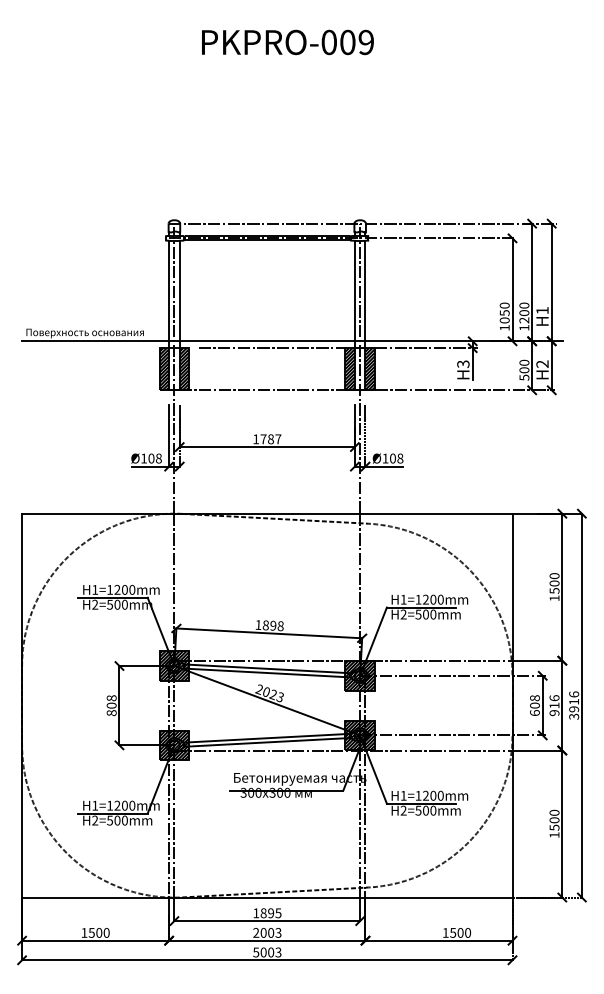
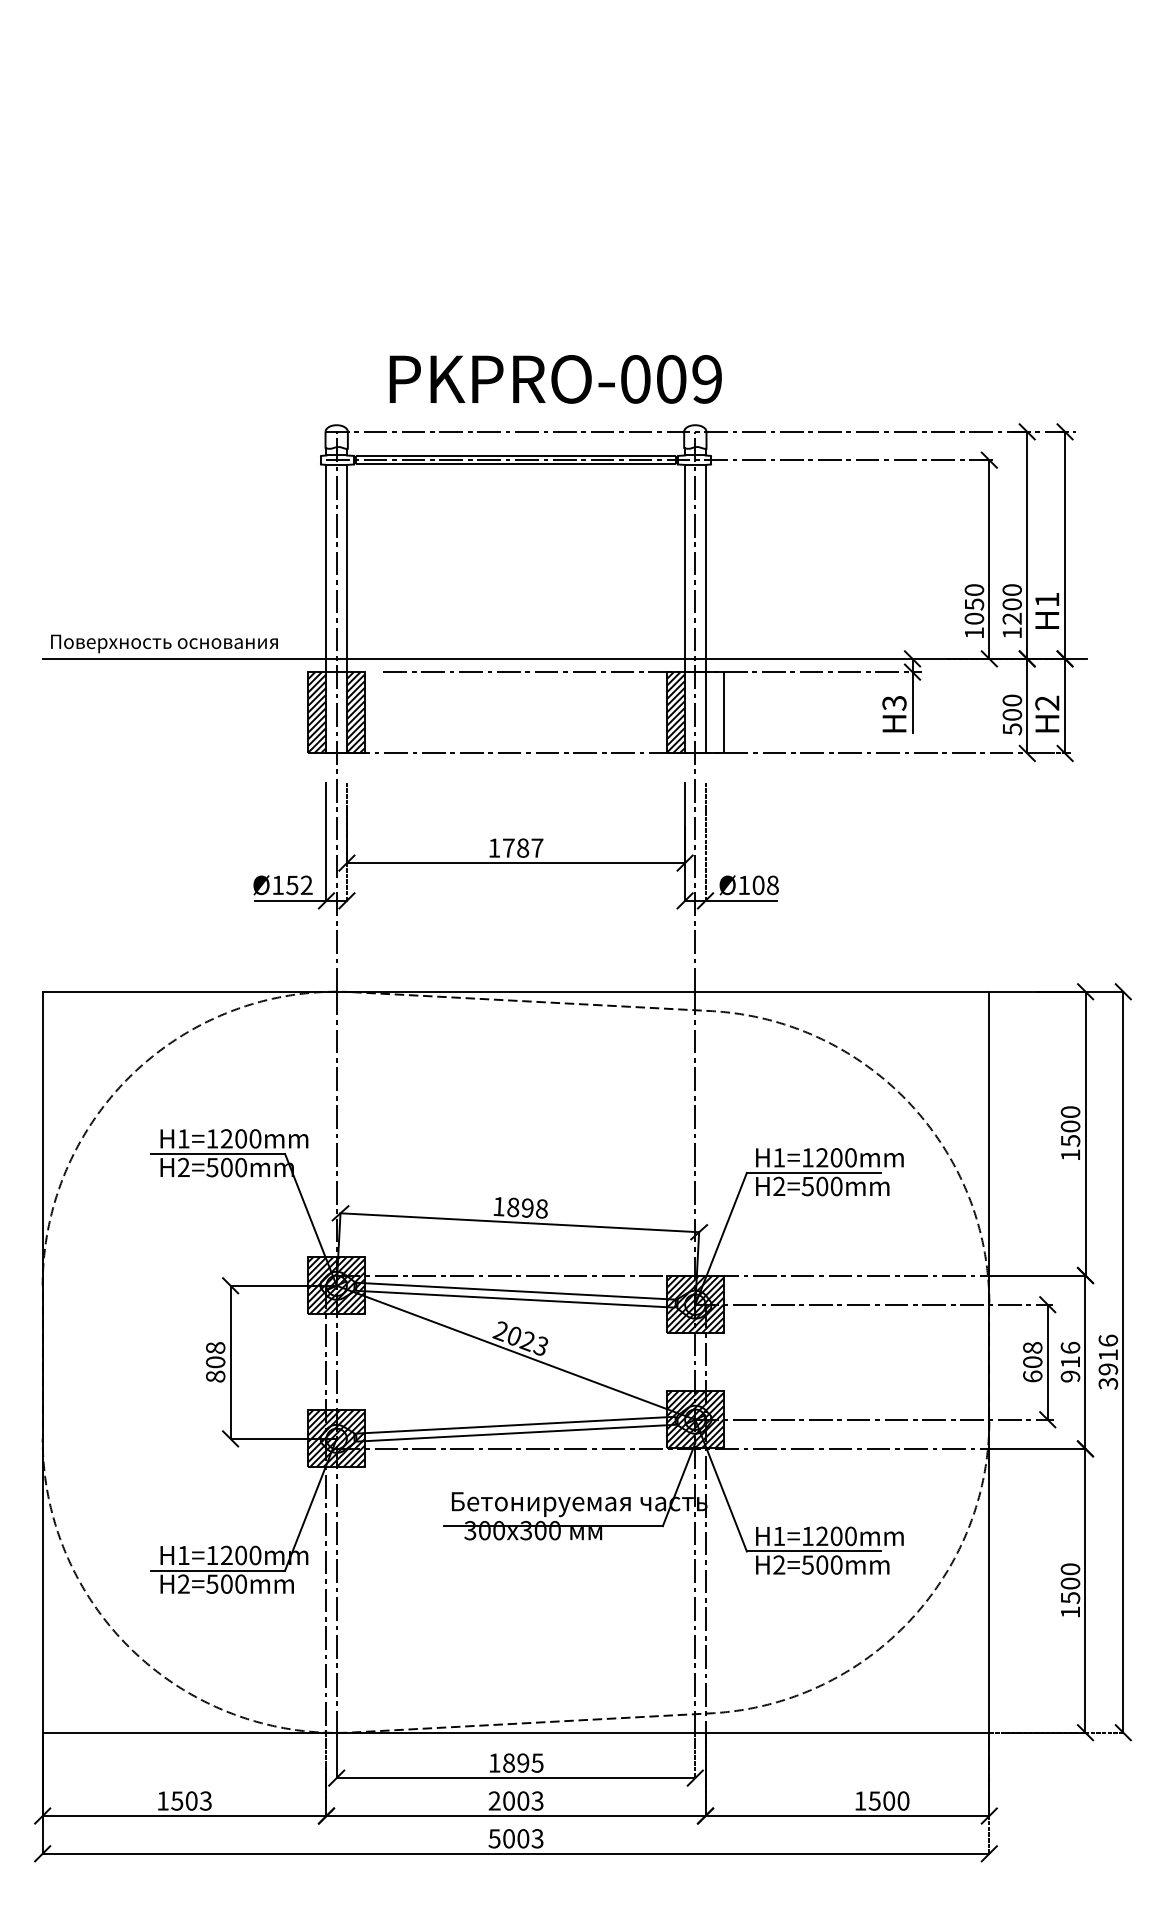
text: (287, 42) -> (555, 379), moved
hatch: (369, 369) -> (713, 713), removed
text: (154, 458) -> (298, 885), Ø108 -> Ø152
text: (106, 932) -> (205, 1800), 1500 -> 1503

